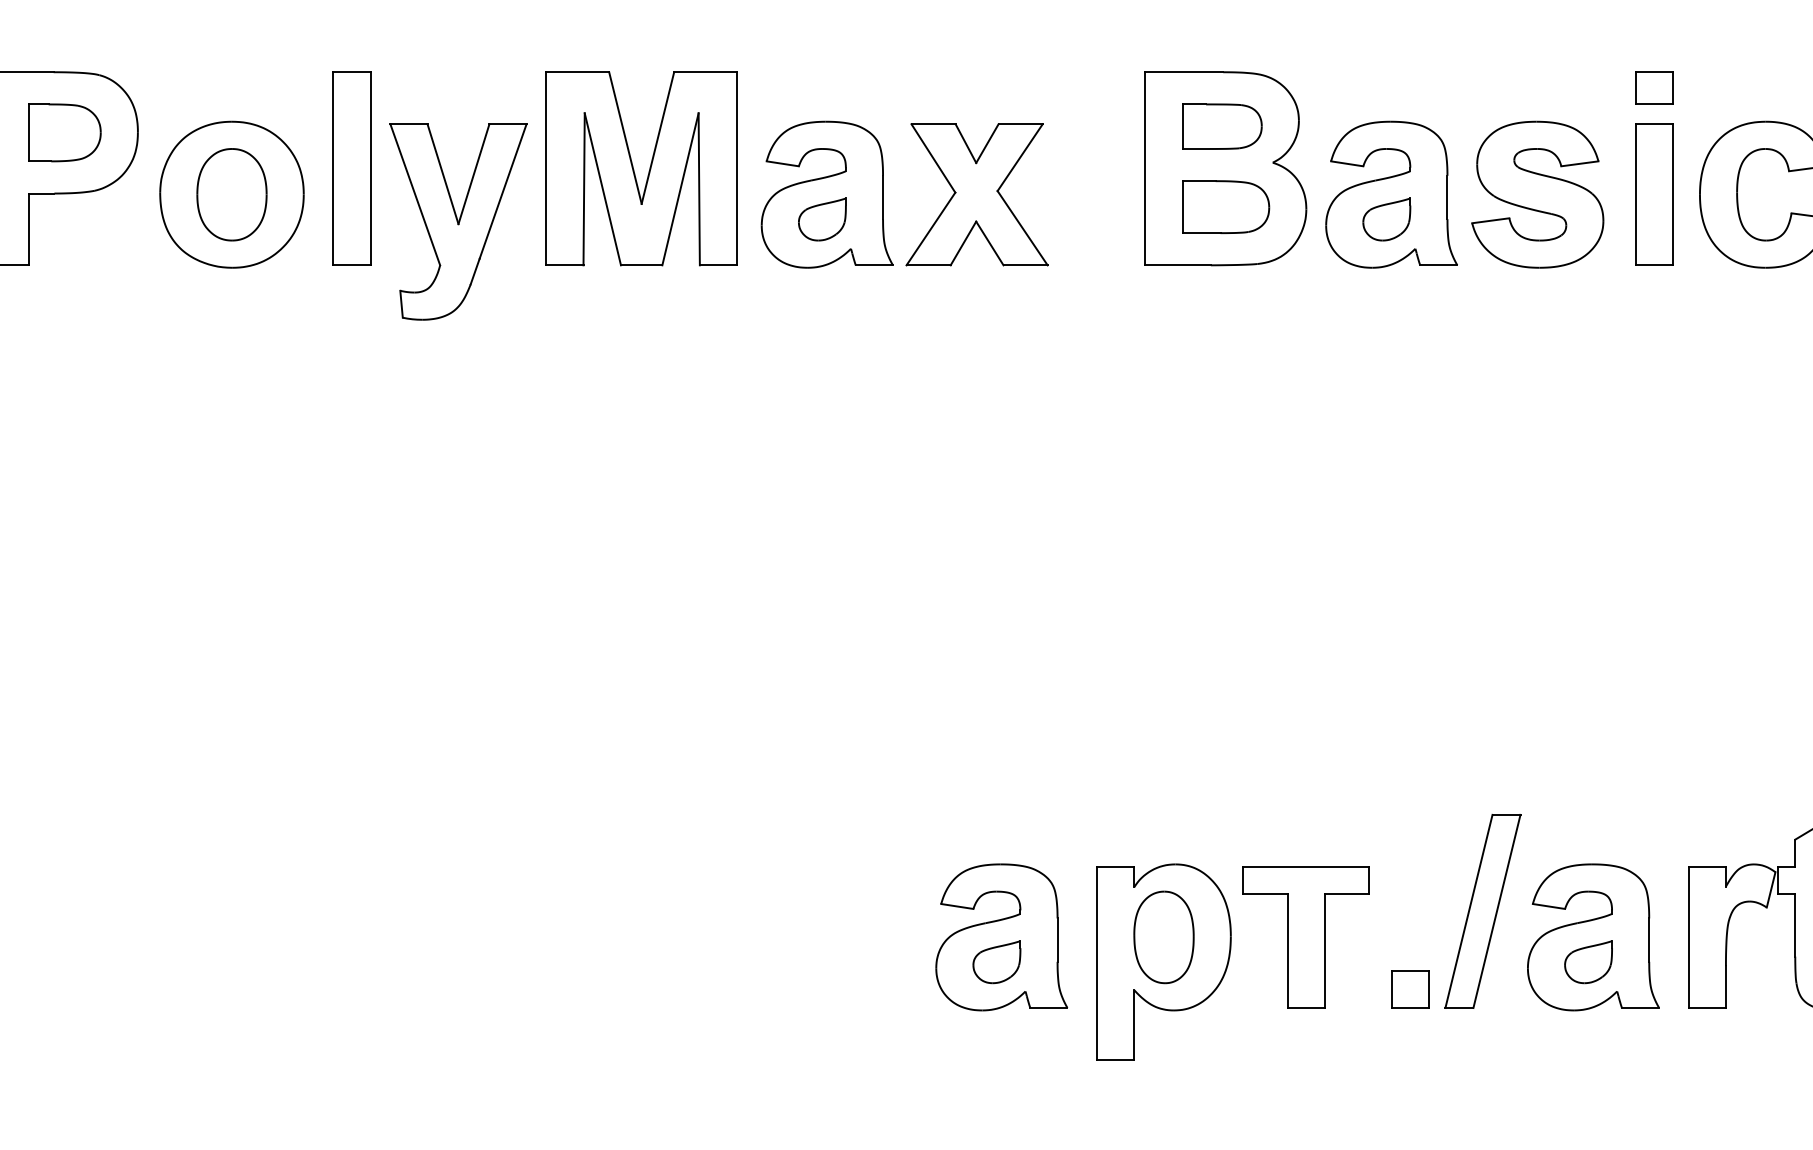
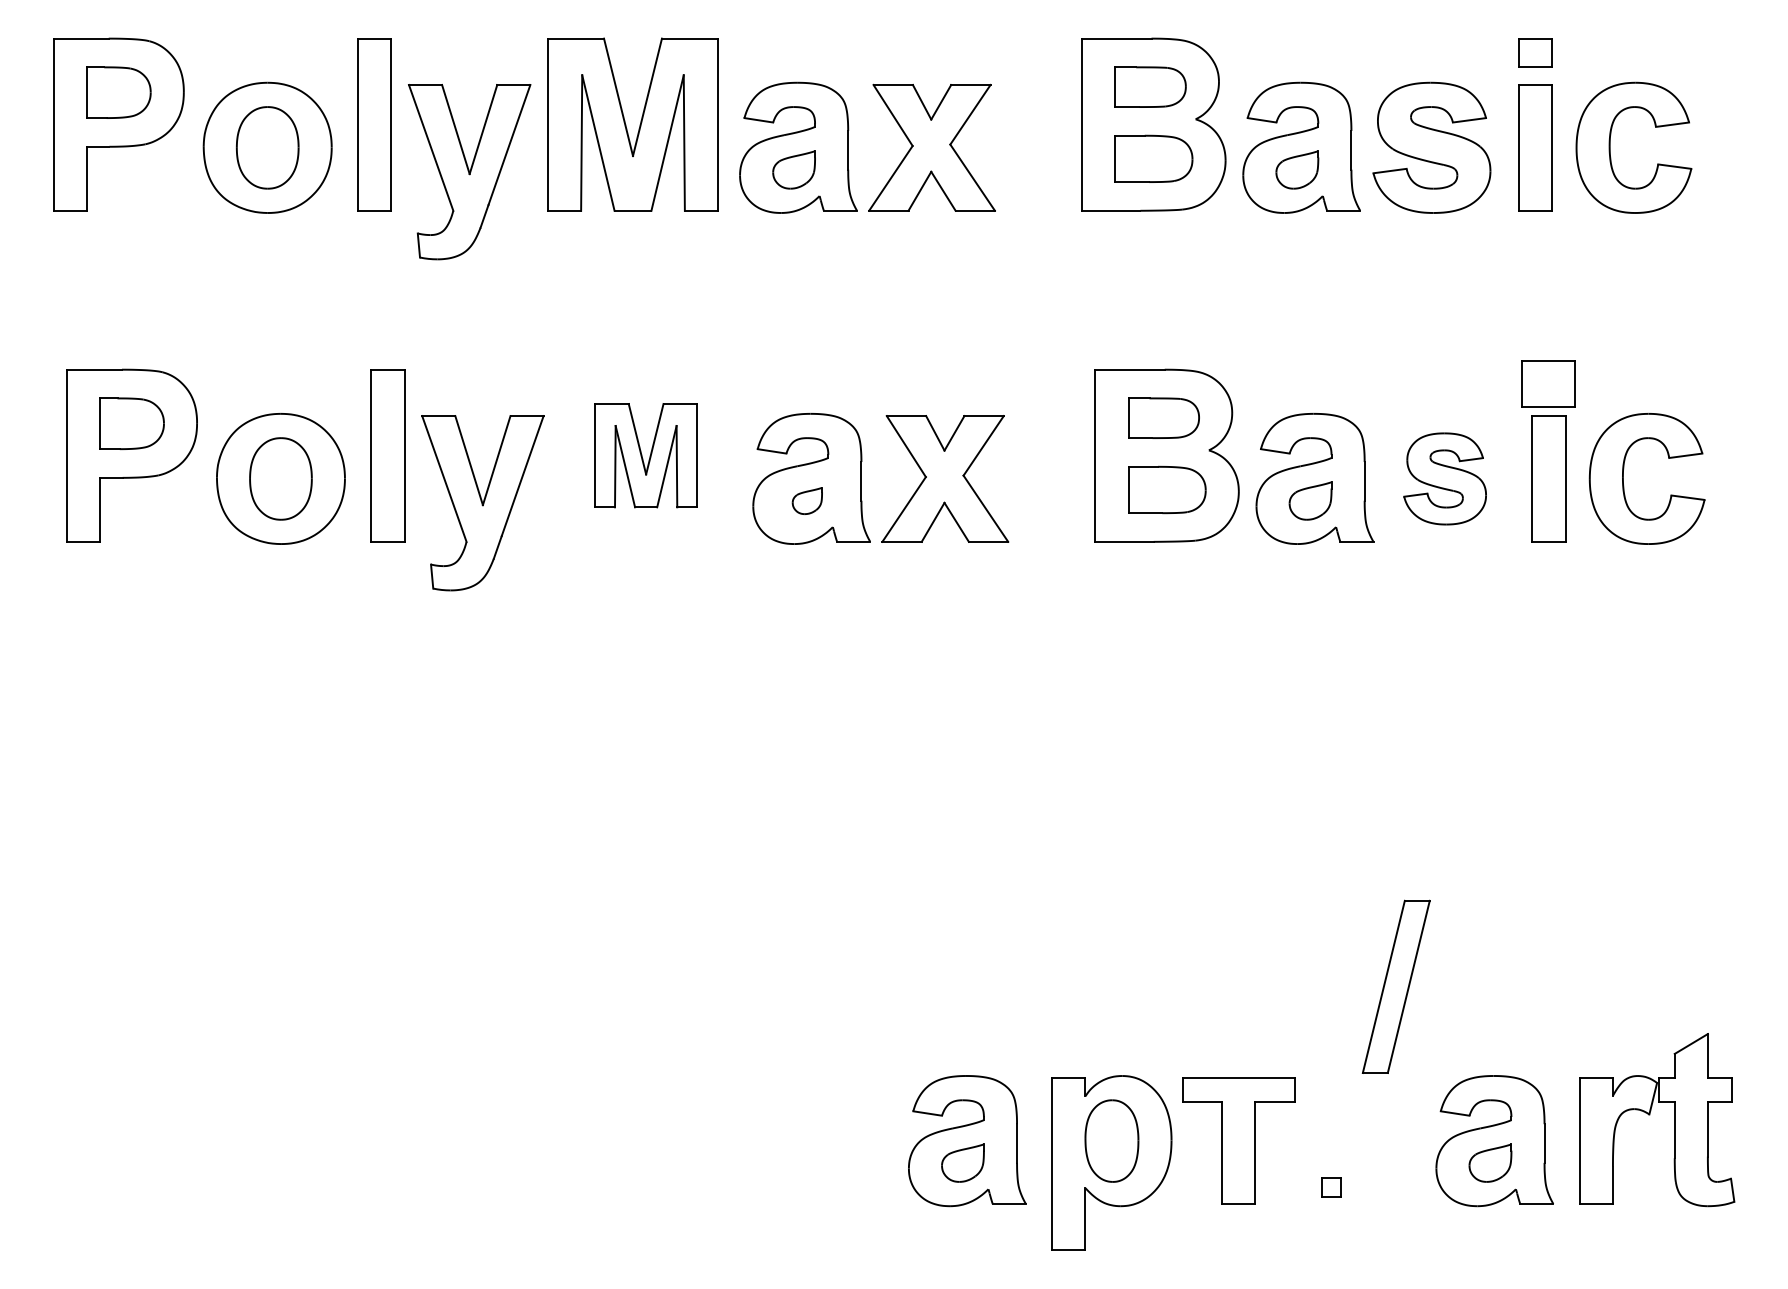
part: (1653, 87) -> (1548, 383), size x1.6
part: (640, 168) -> (645, 455), size x0.6
part: (1537, 194) -> (1444, 478), size x0.7
part: (822, 218) -> (807, 500), size x0.7
part: (1482, 910) -> (1395, 986), moved
part: (1410, 989) -> (1331, 1187), size x0.6

